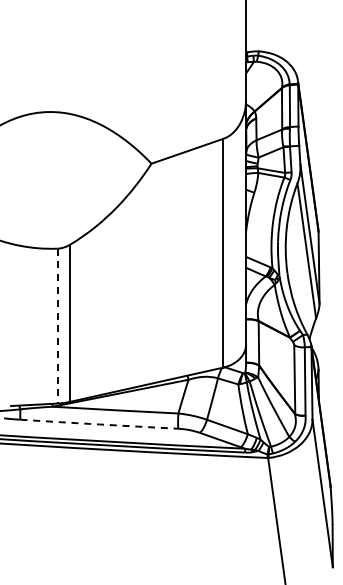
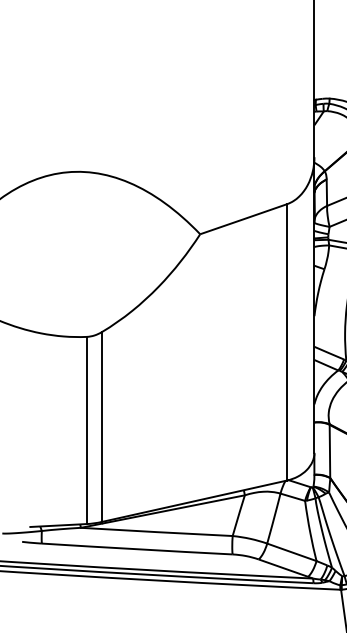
line: (57, 326) -> (86, 430), dashed -> solid
arc: (99, 424) -> (137, 549), dashed -> solid

